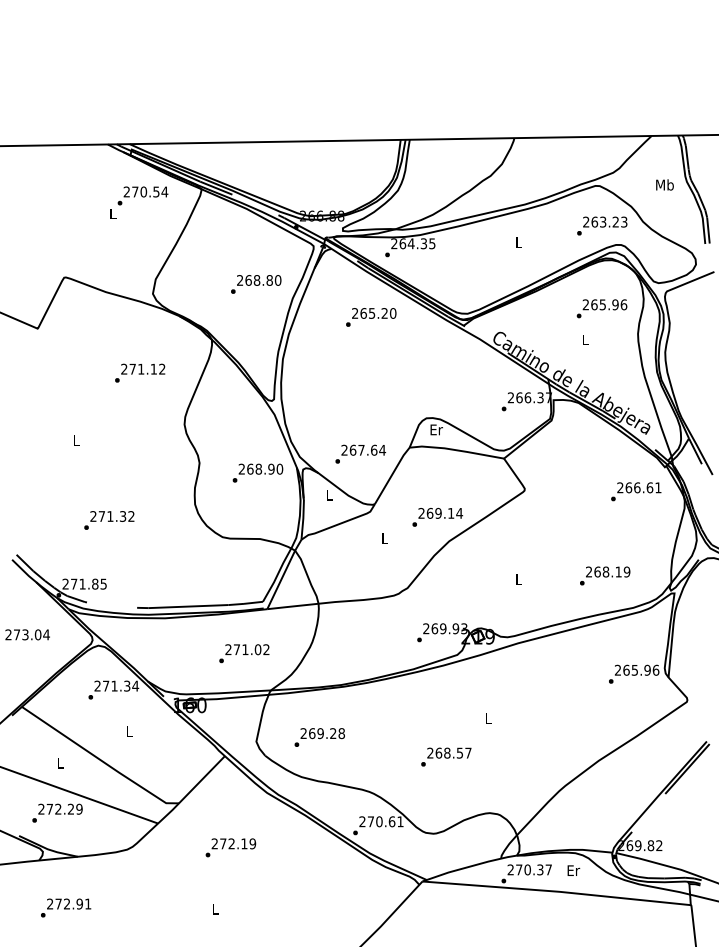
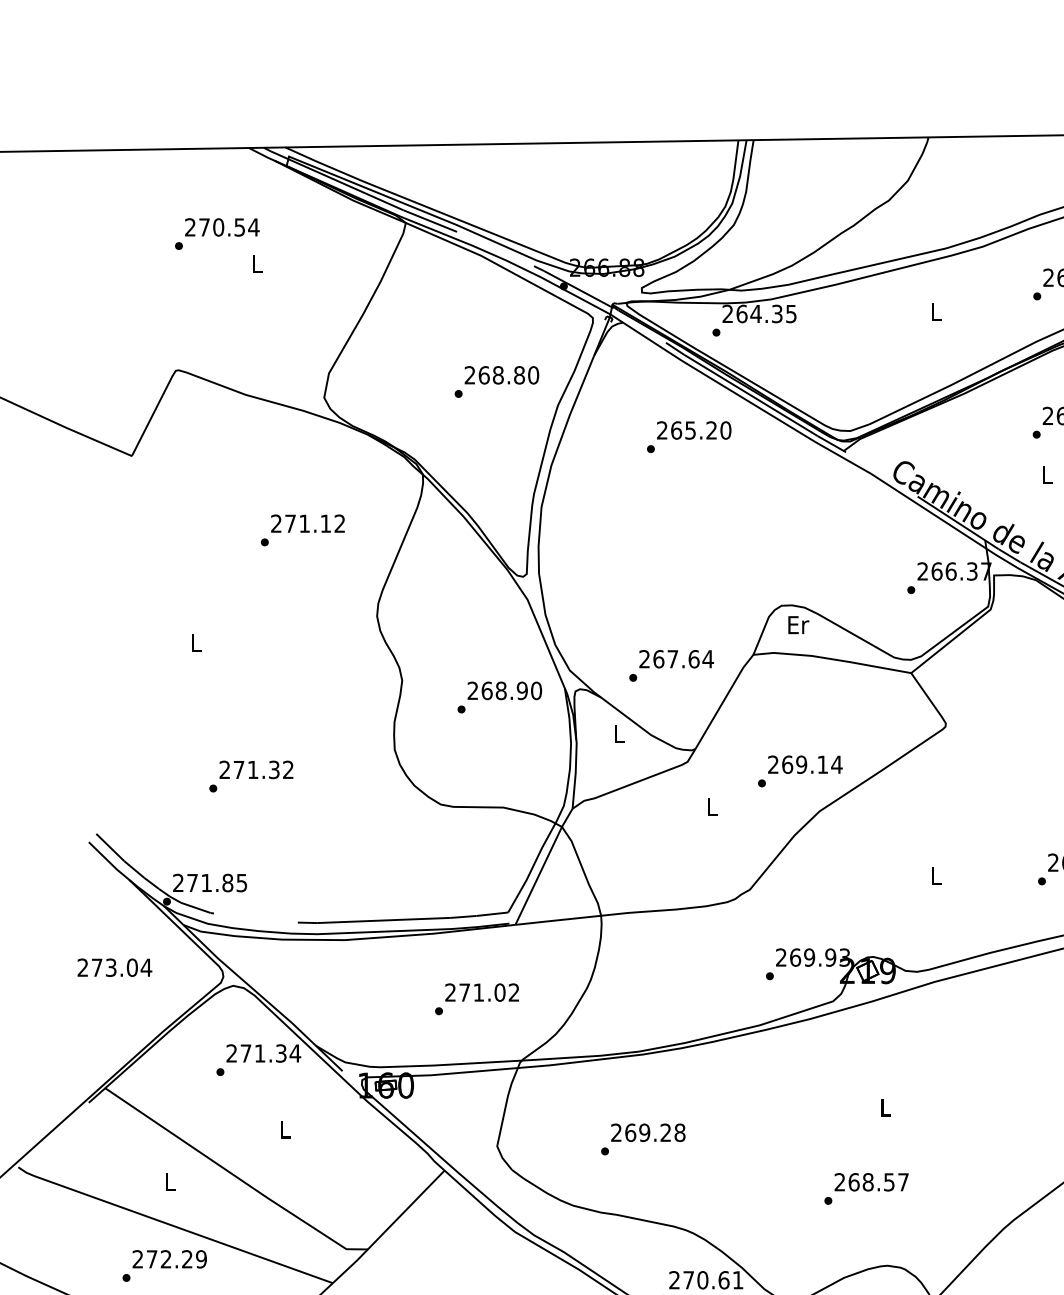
text: (142, 195) -> (216, 233), moved
text: (319, 737) -> (642, 1139), moved
text: (446, 756) -> (866, 1187), moved

